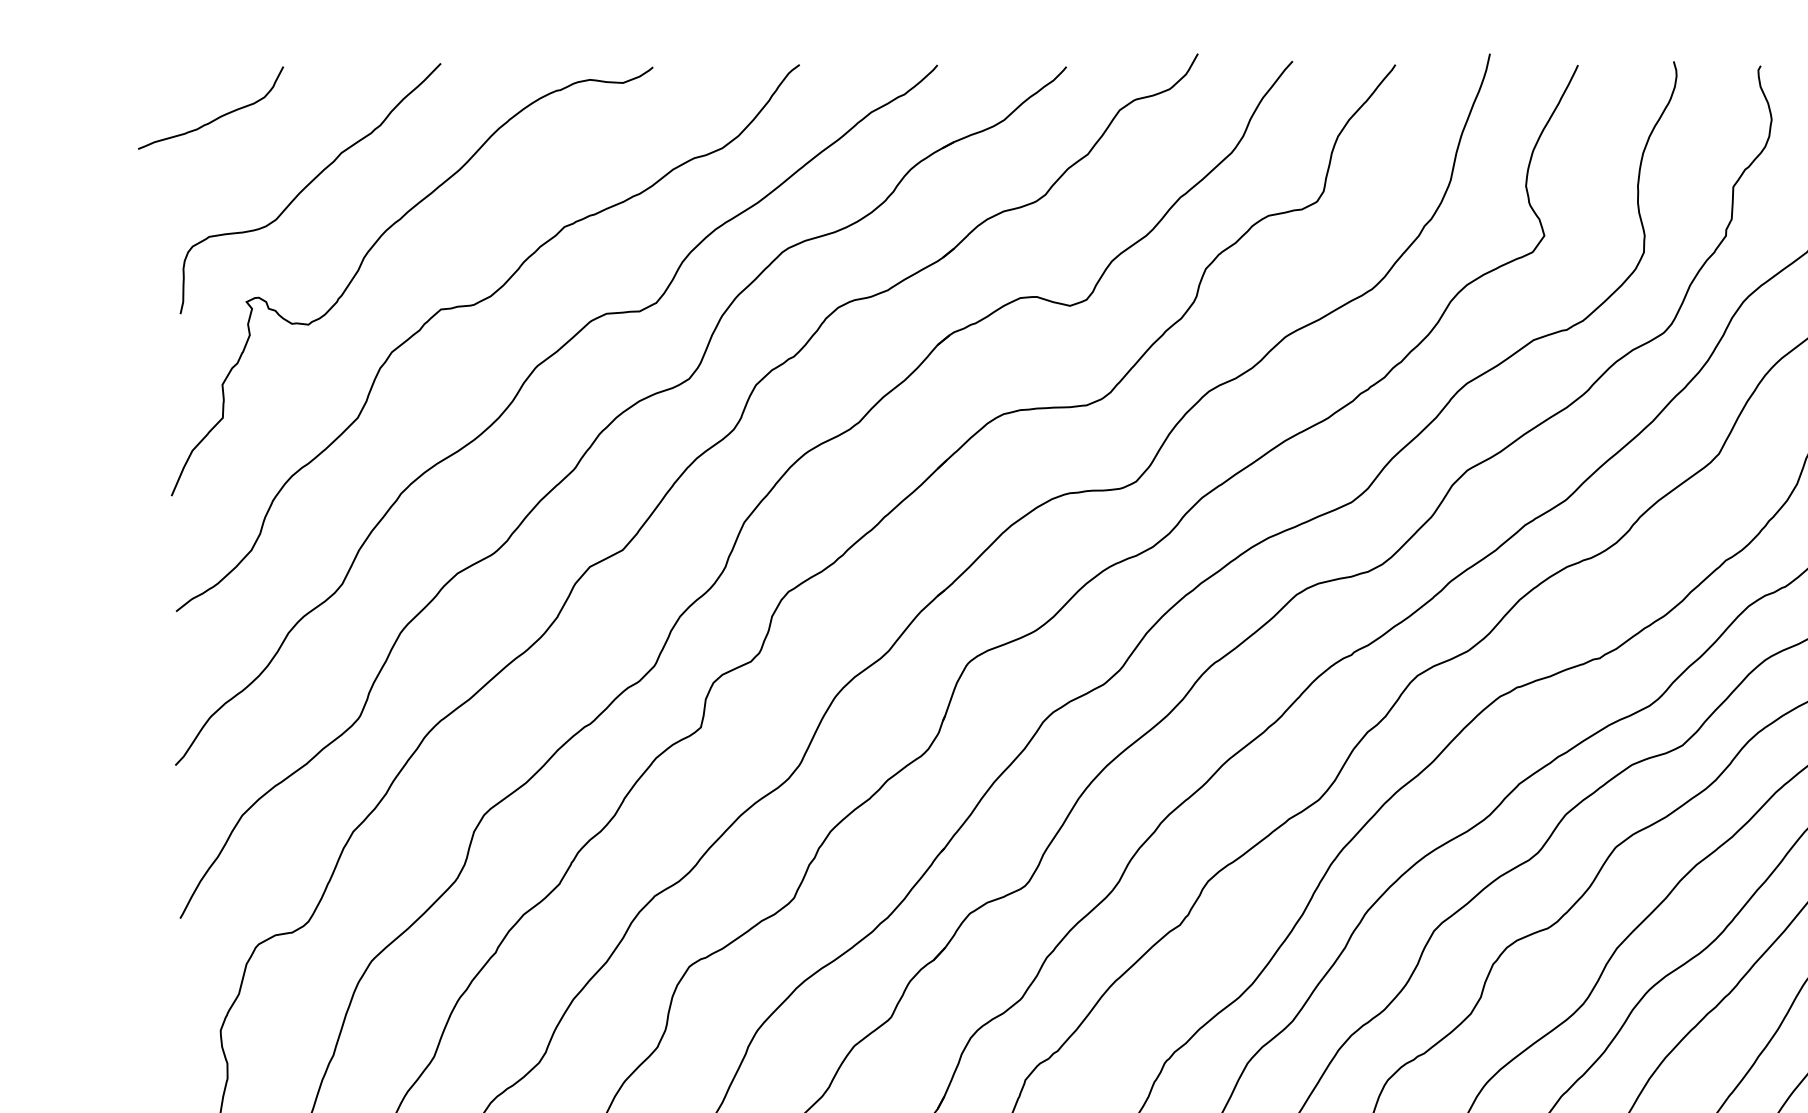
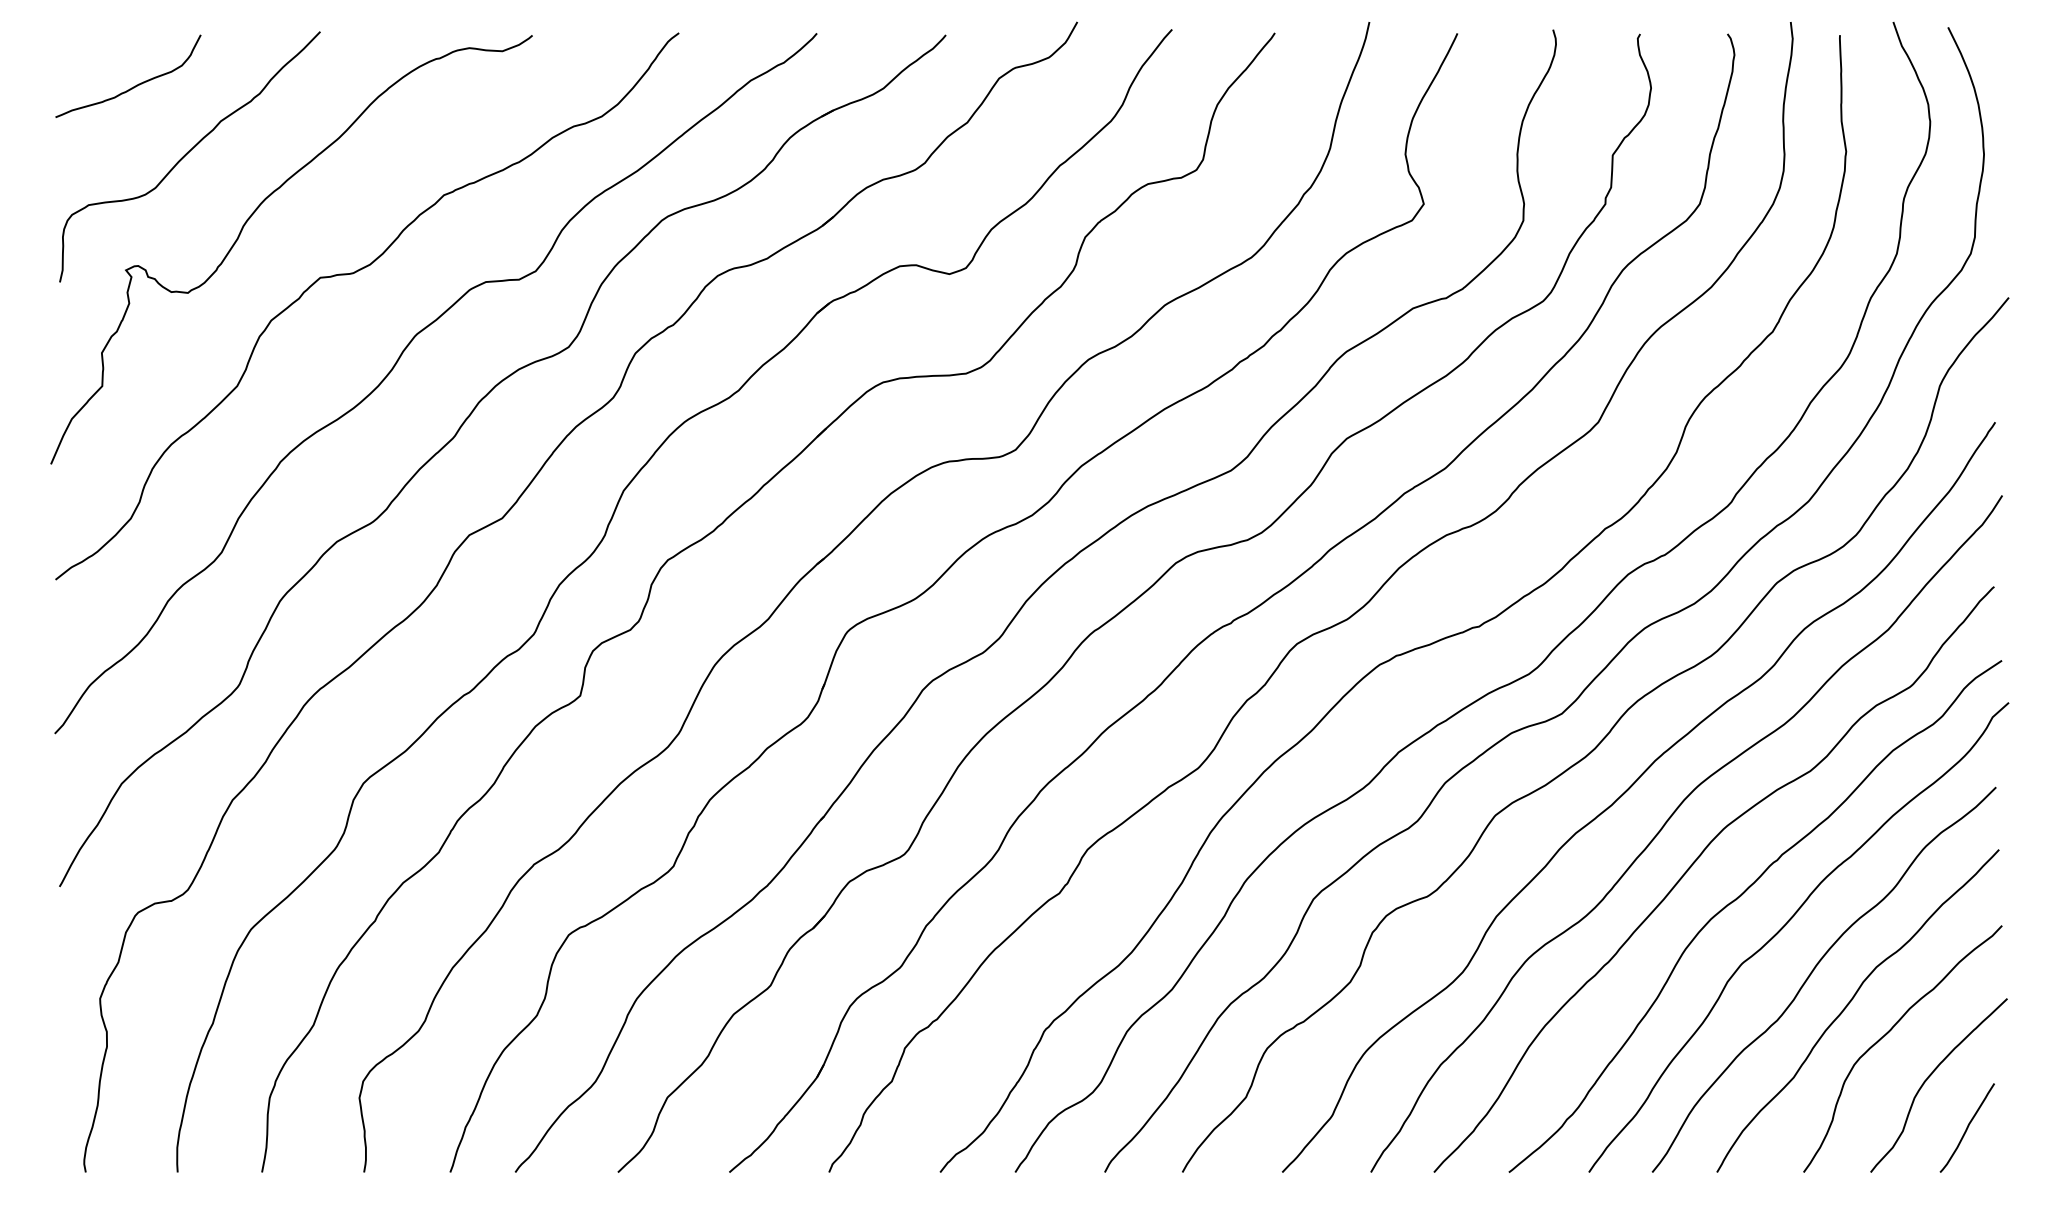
curve: (219, 116) -> (136, 84), moved

